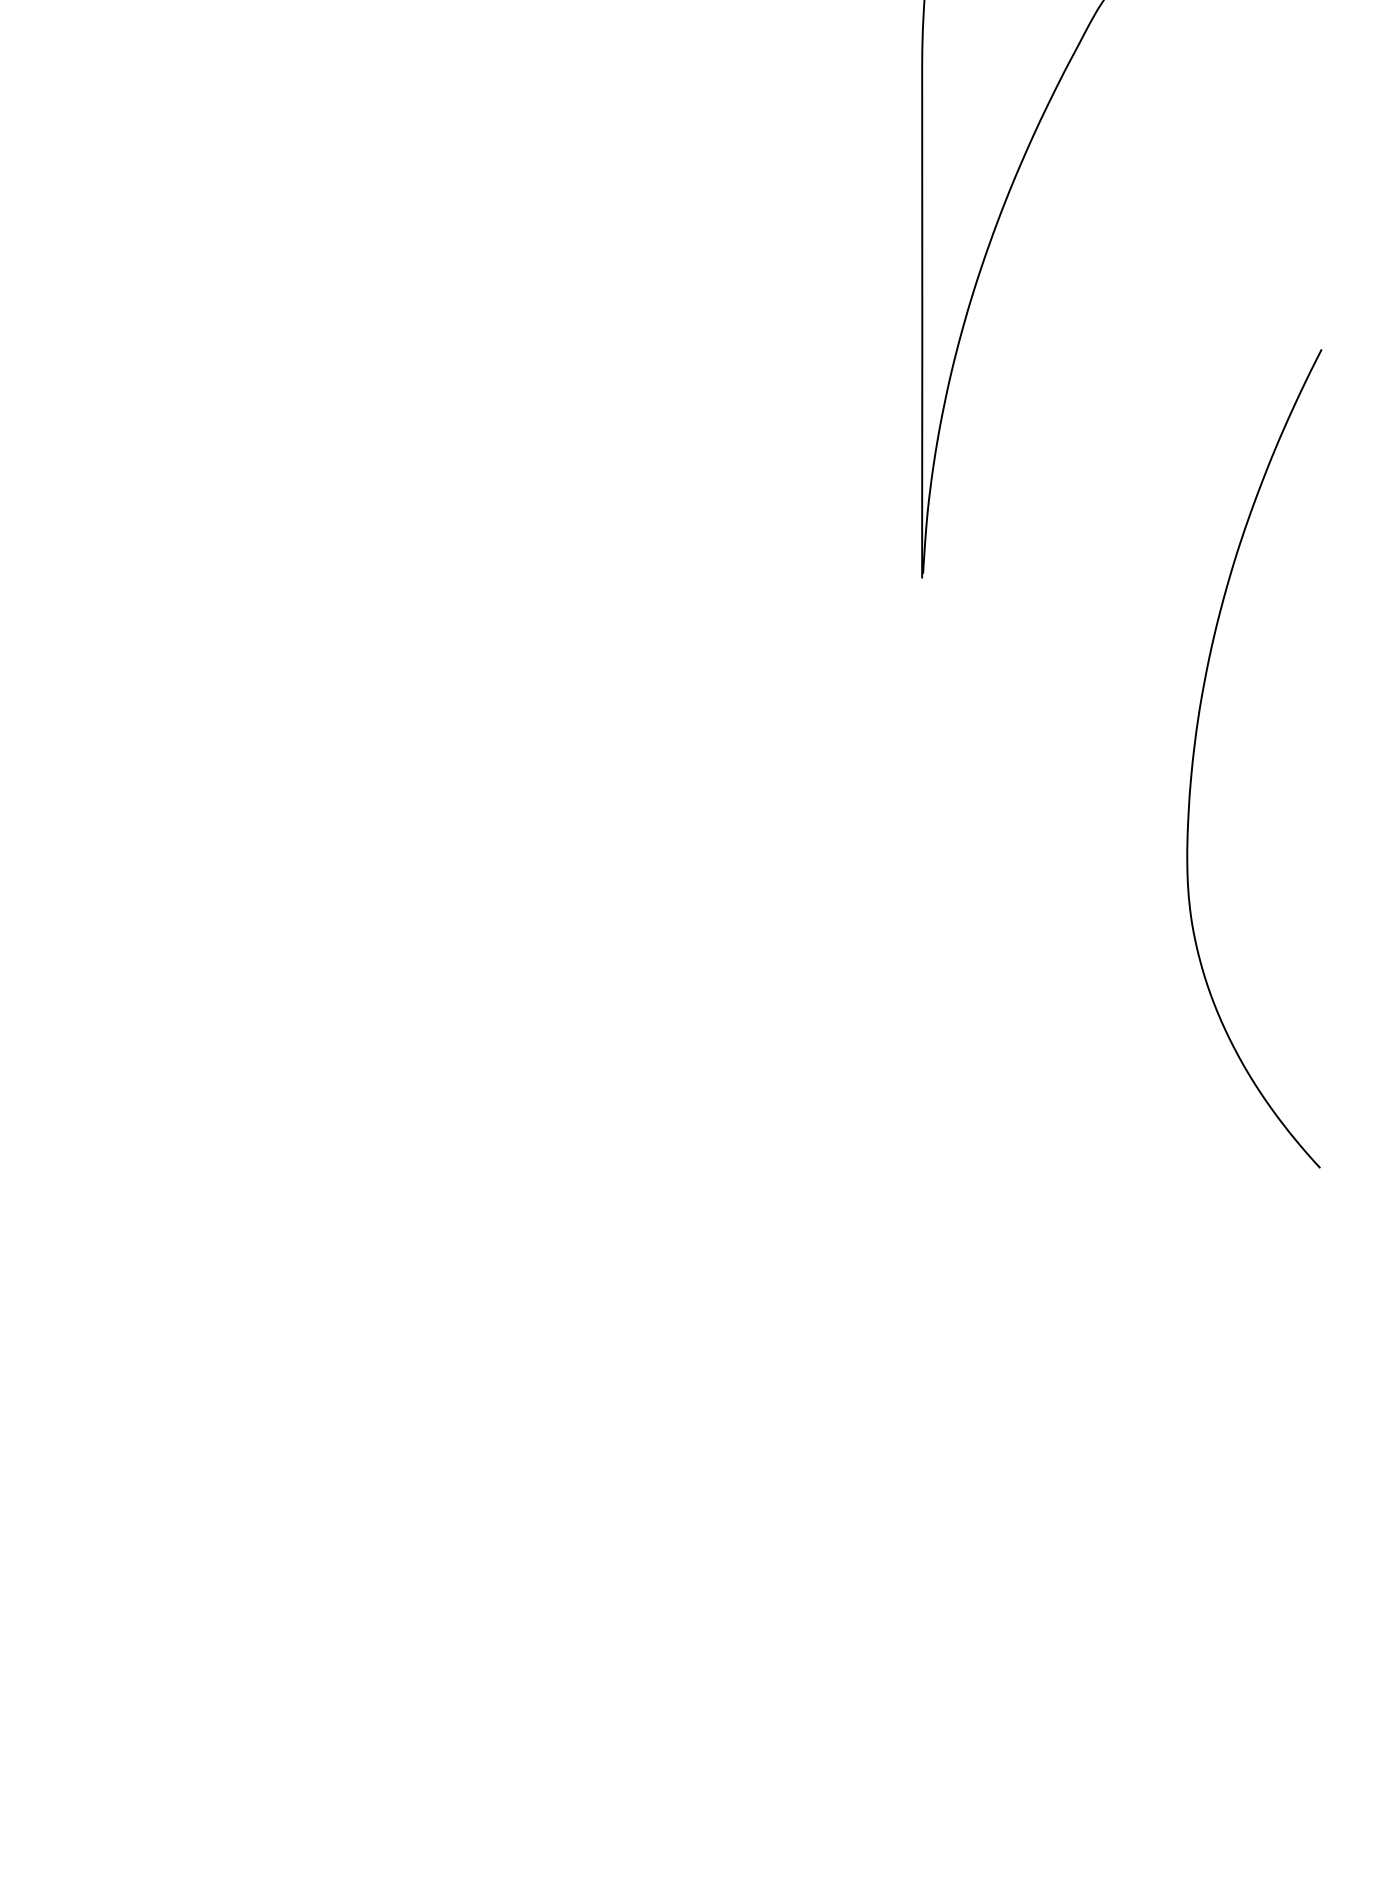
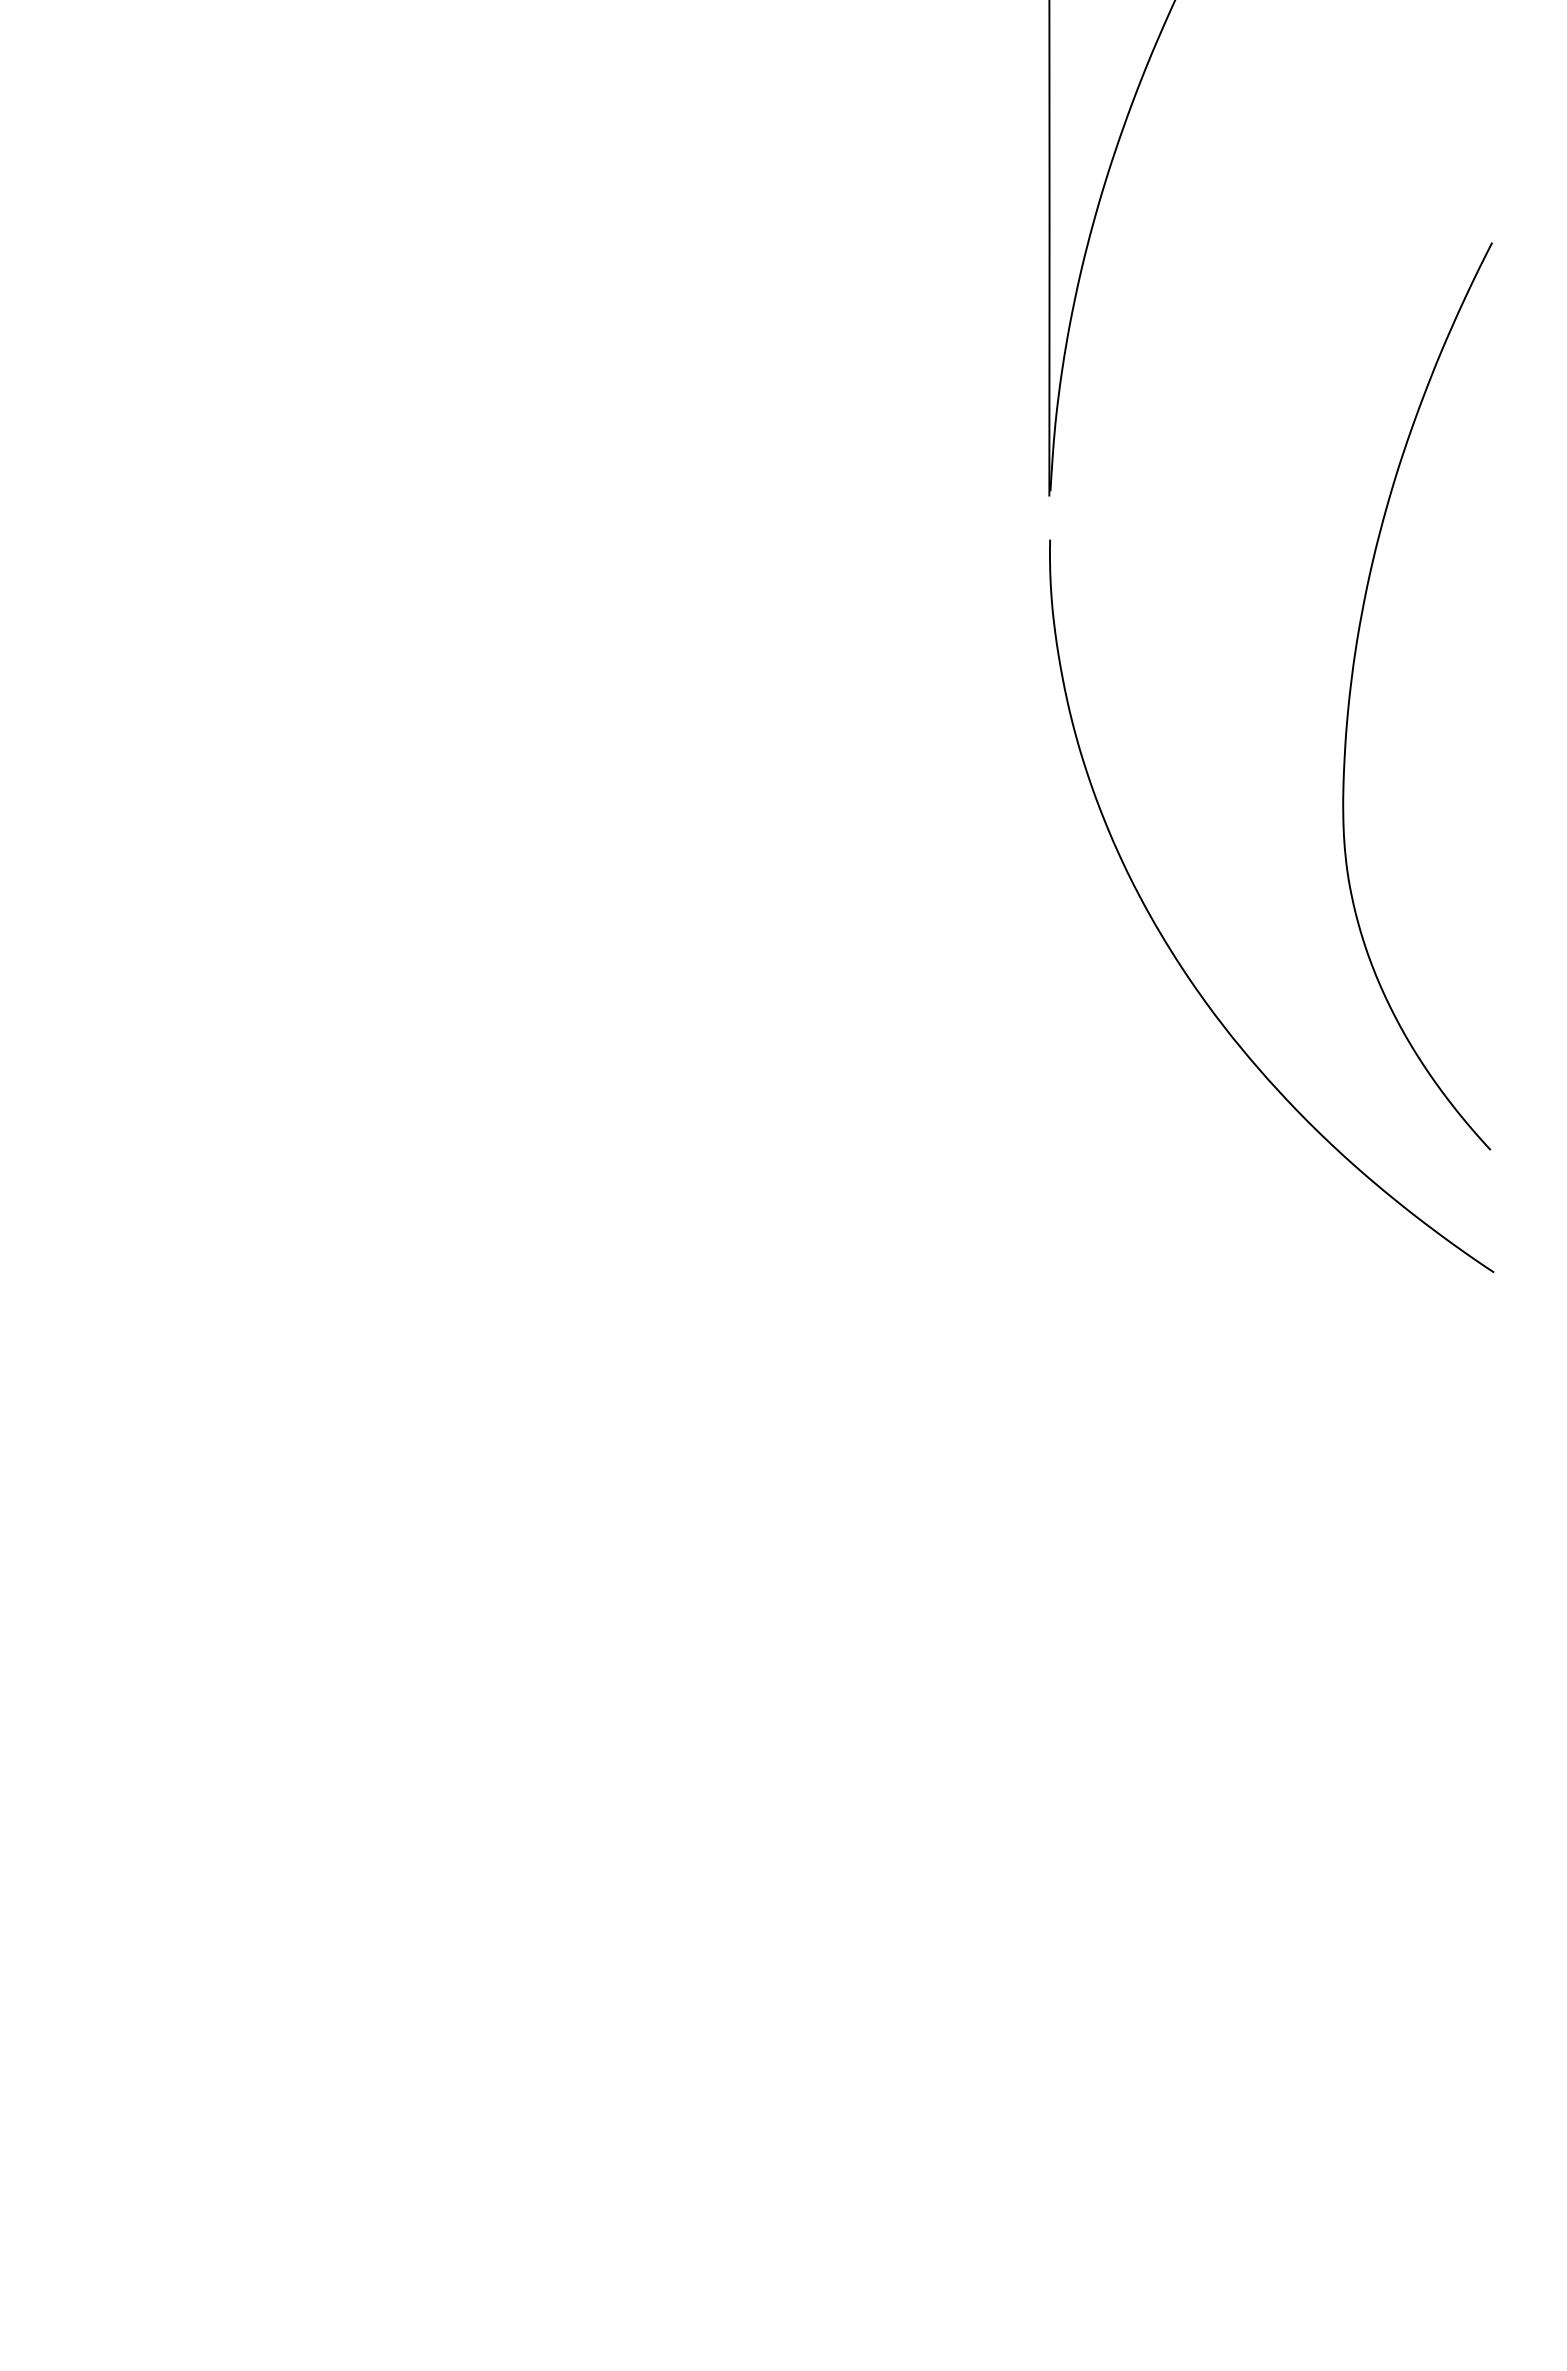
curve: (1042, 1002) -> (1182, 966), added

